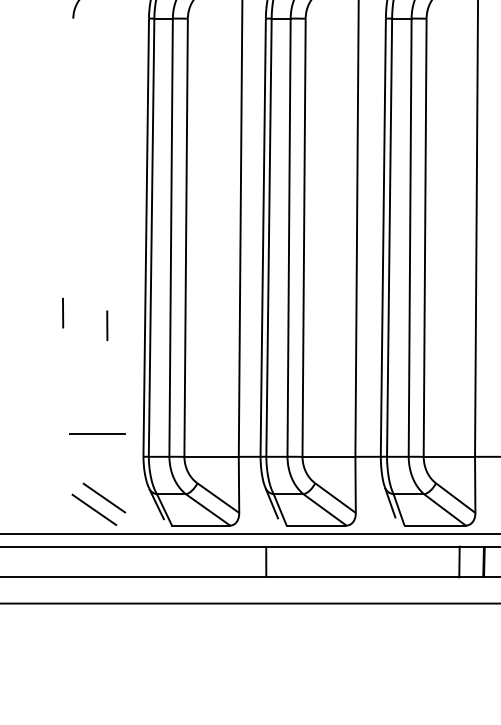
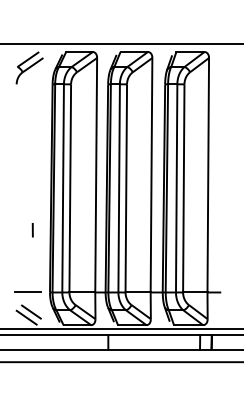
line: (62, 313) -> (11, 224), removed
line: (96, 431) -> (27, 291), moved

